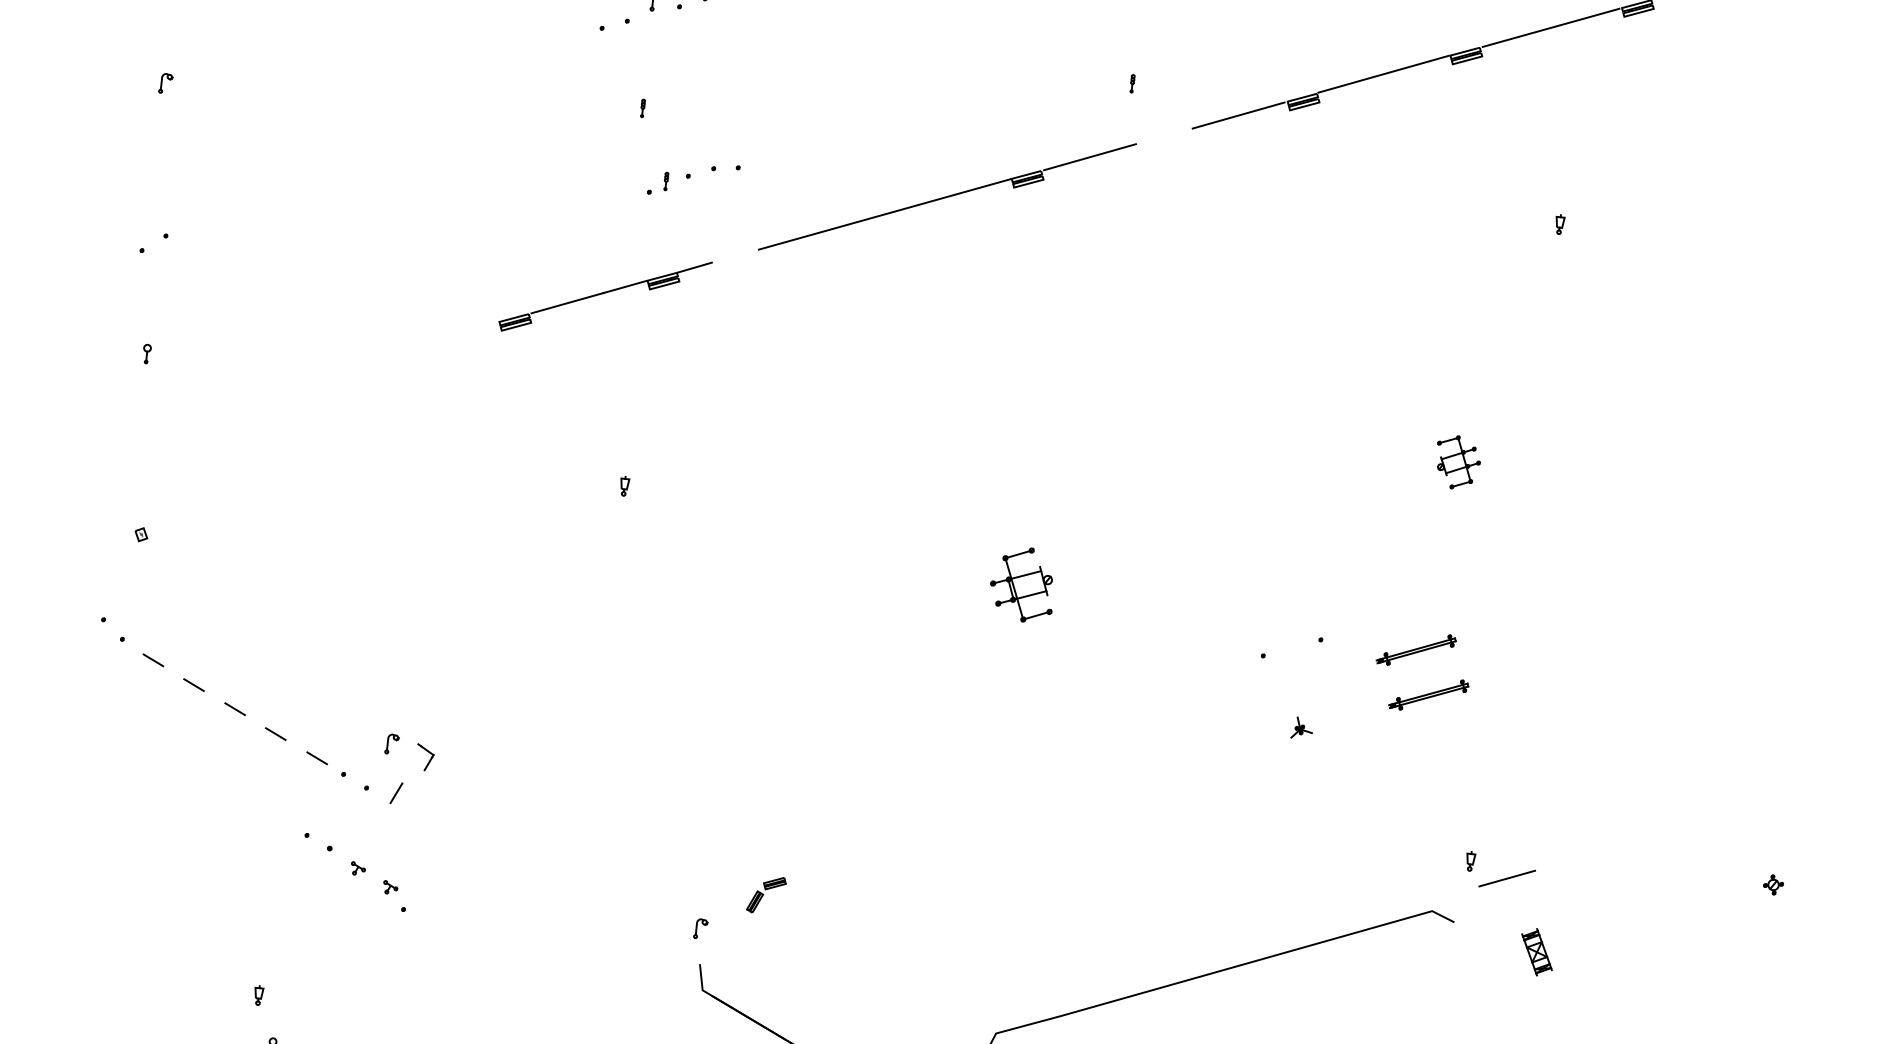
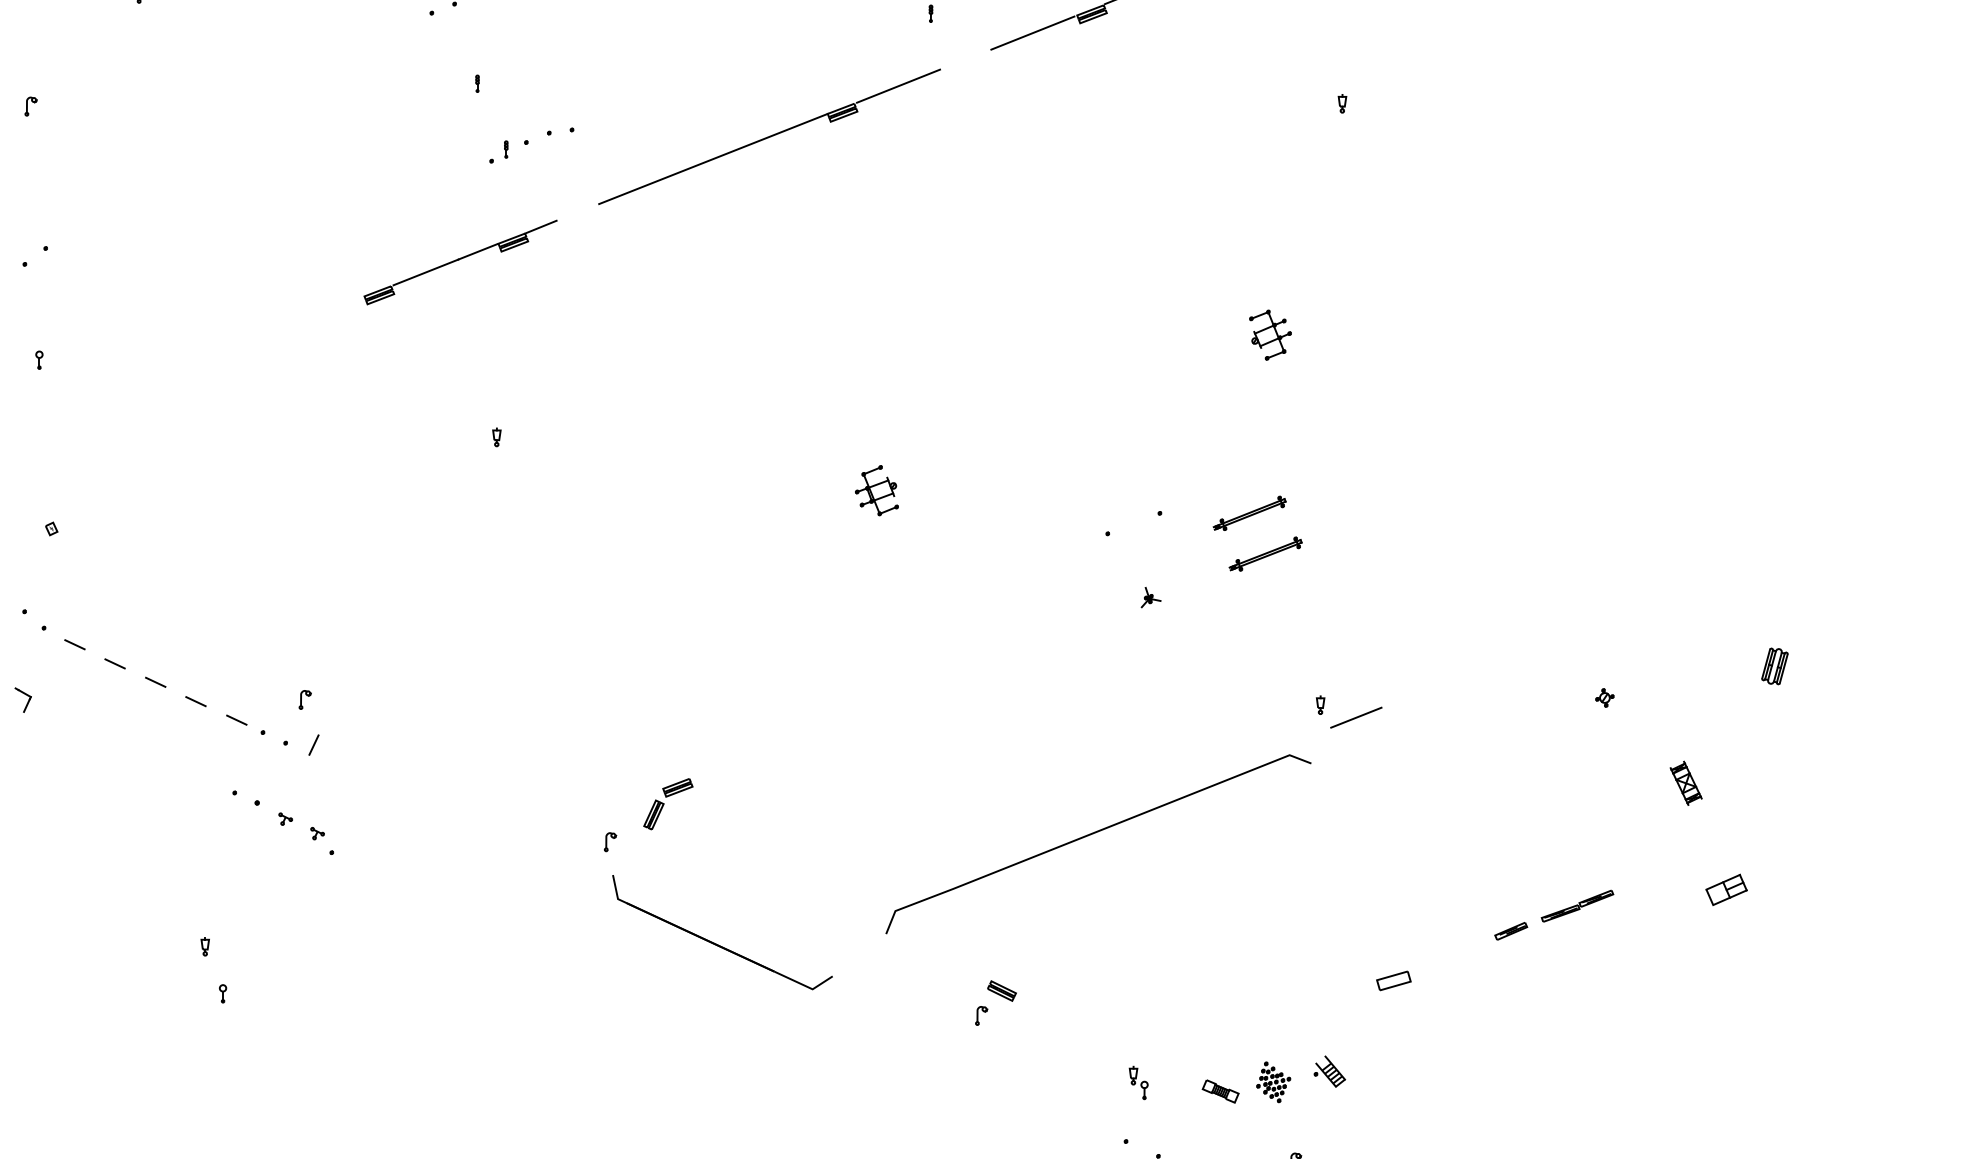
part: (1022, 584) -> (876, 490), size x0.71
part: (424, 756) -> (22, 699), moved
part: (766, 895) -> (668, 804), size x1.43
part: (1536, 951) -> (1685, 782), moved

